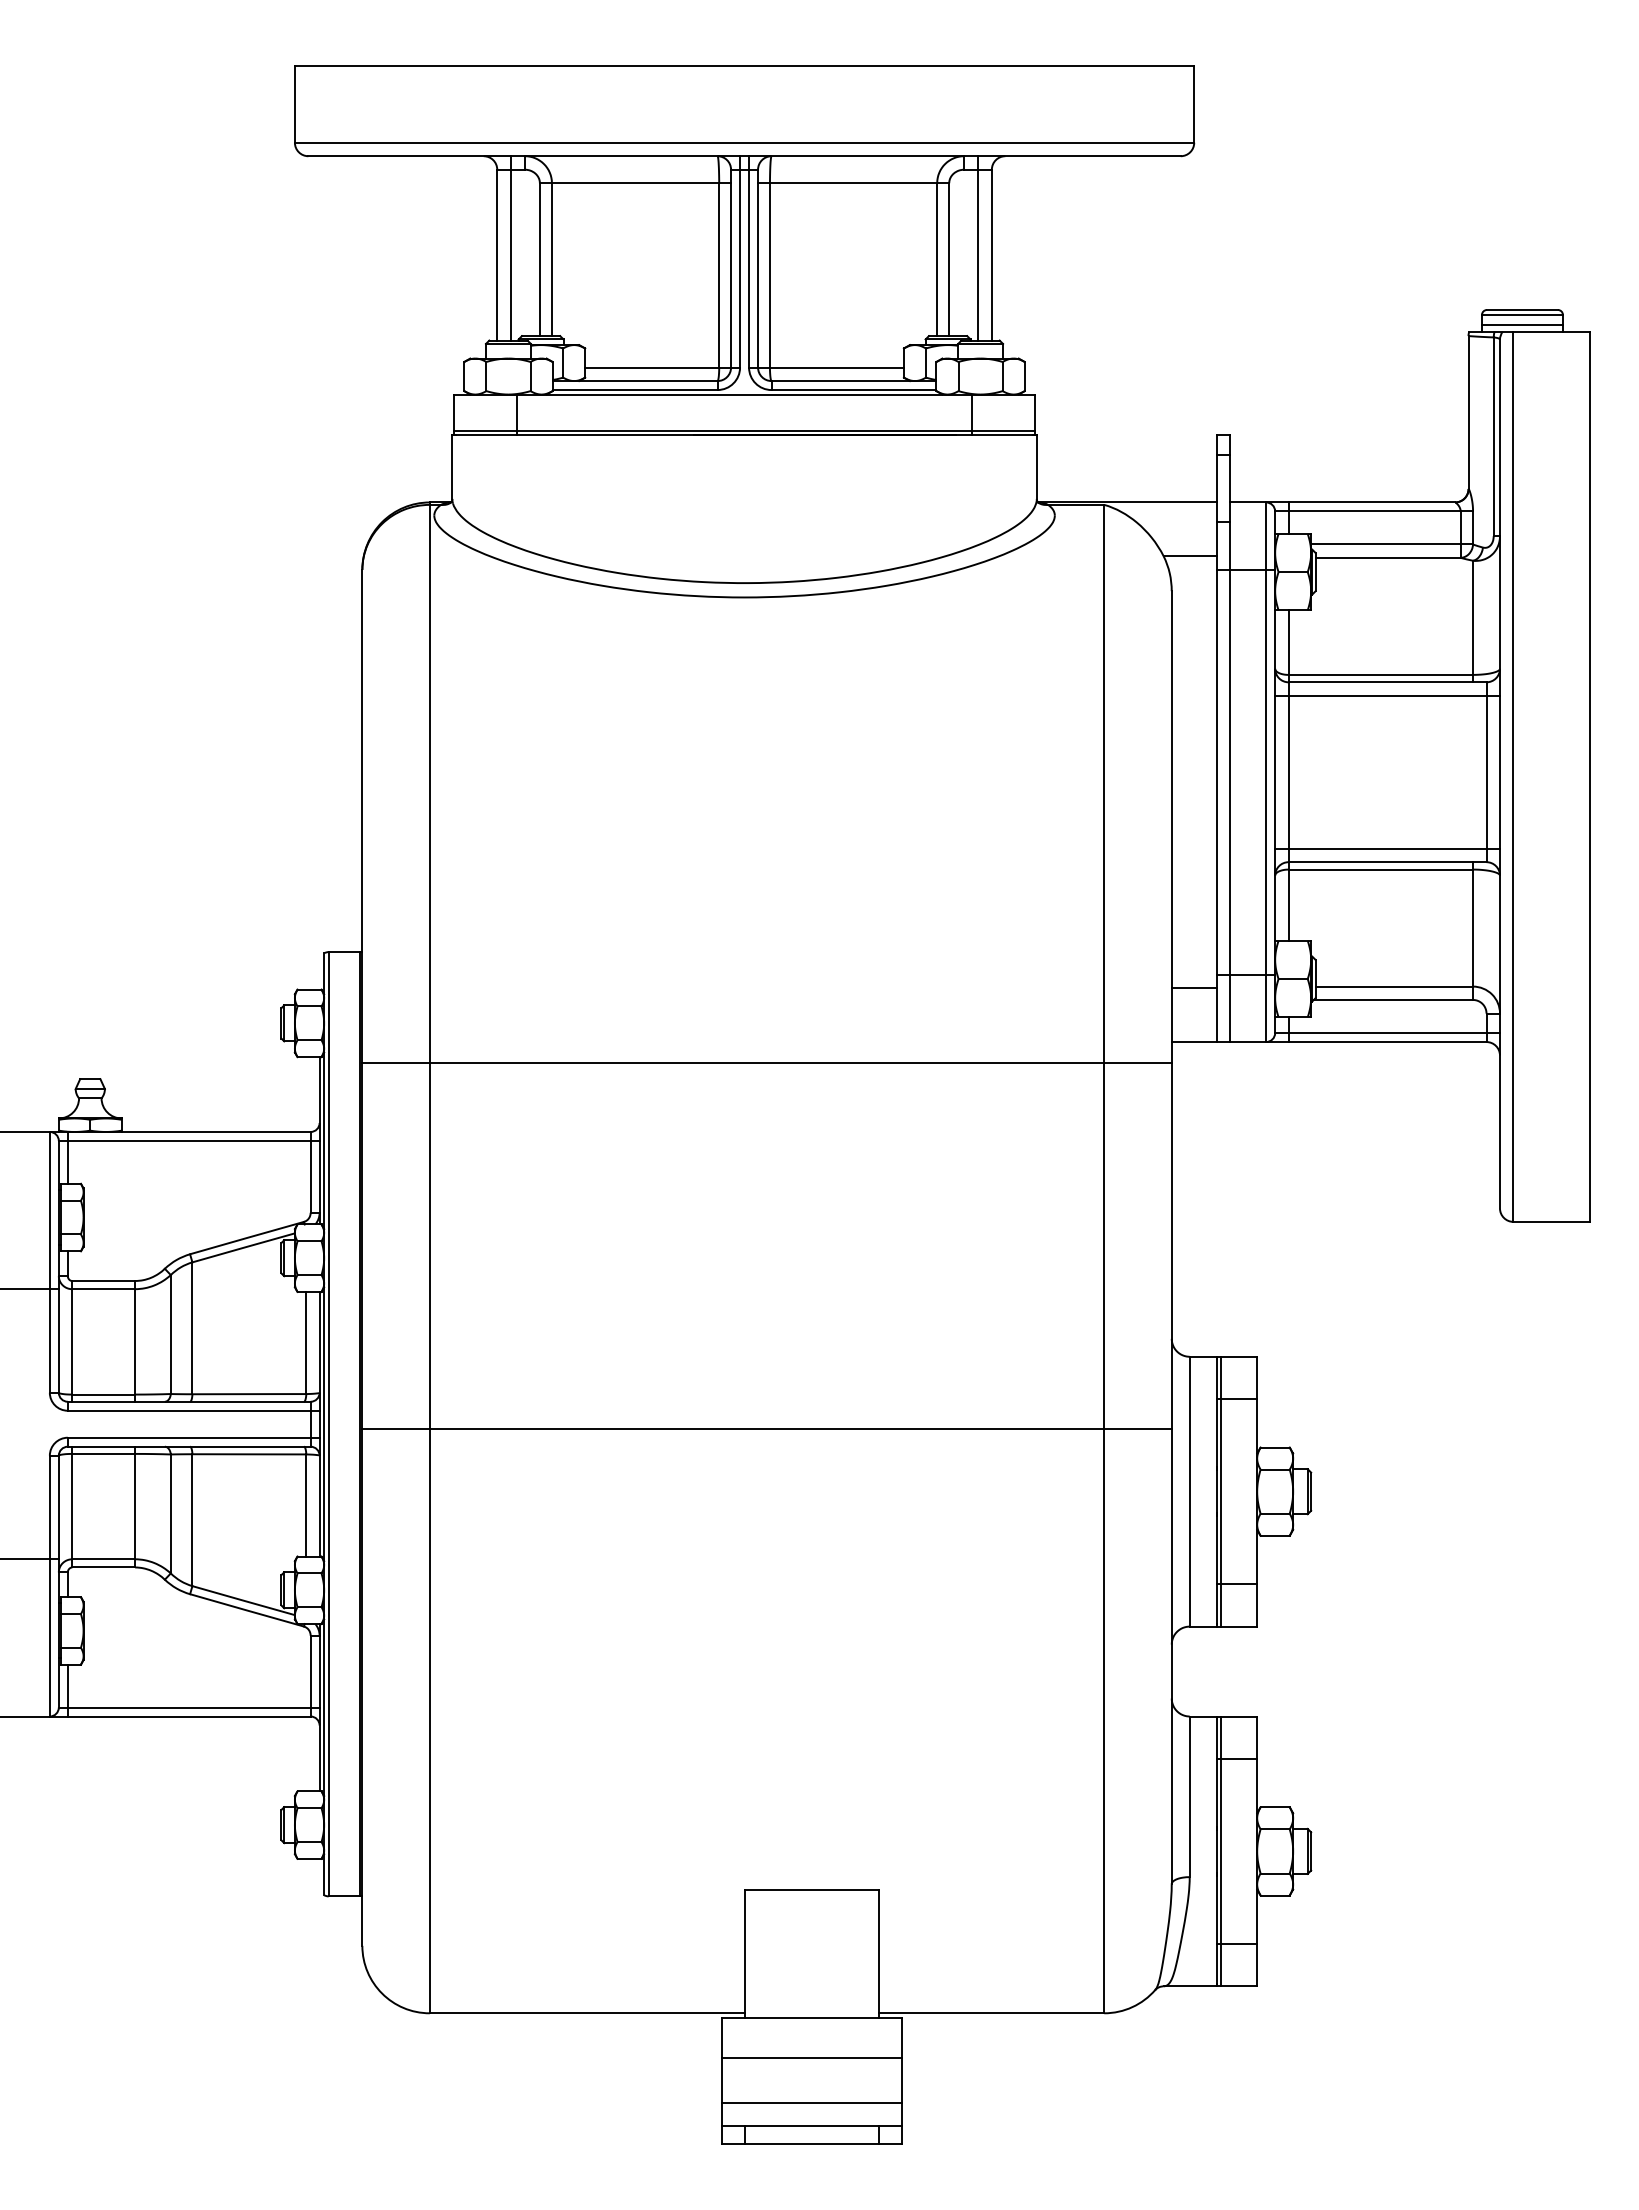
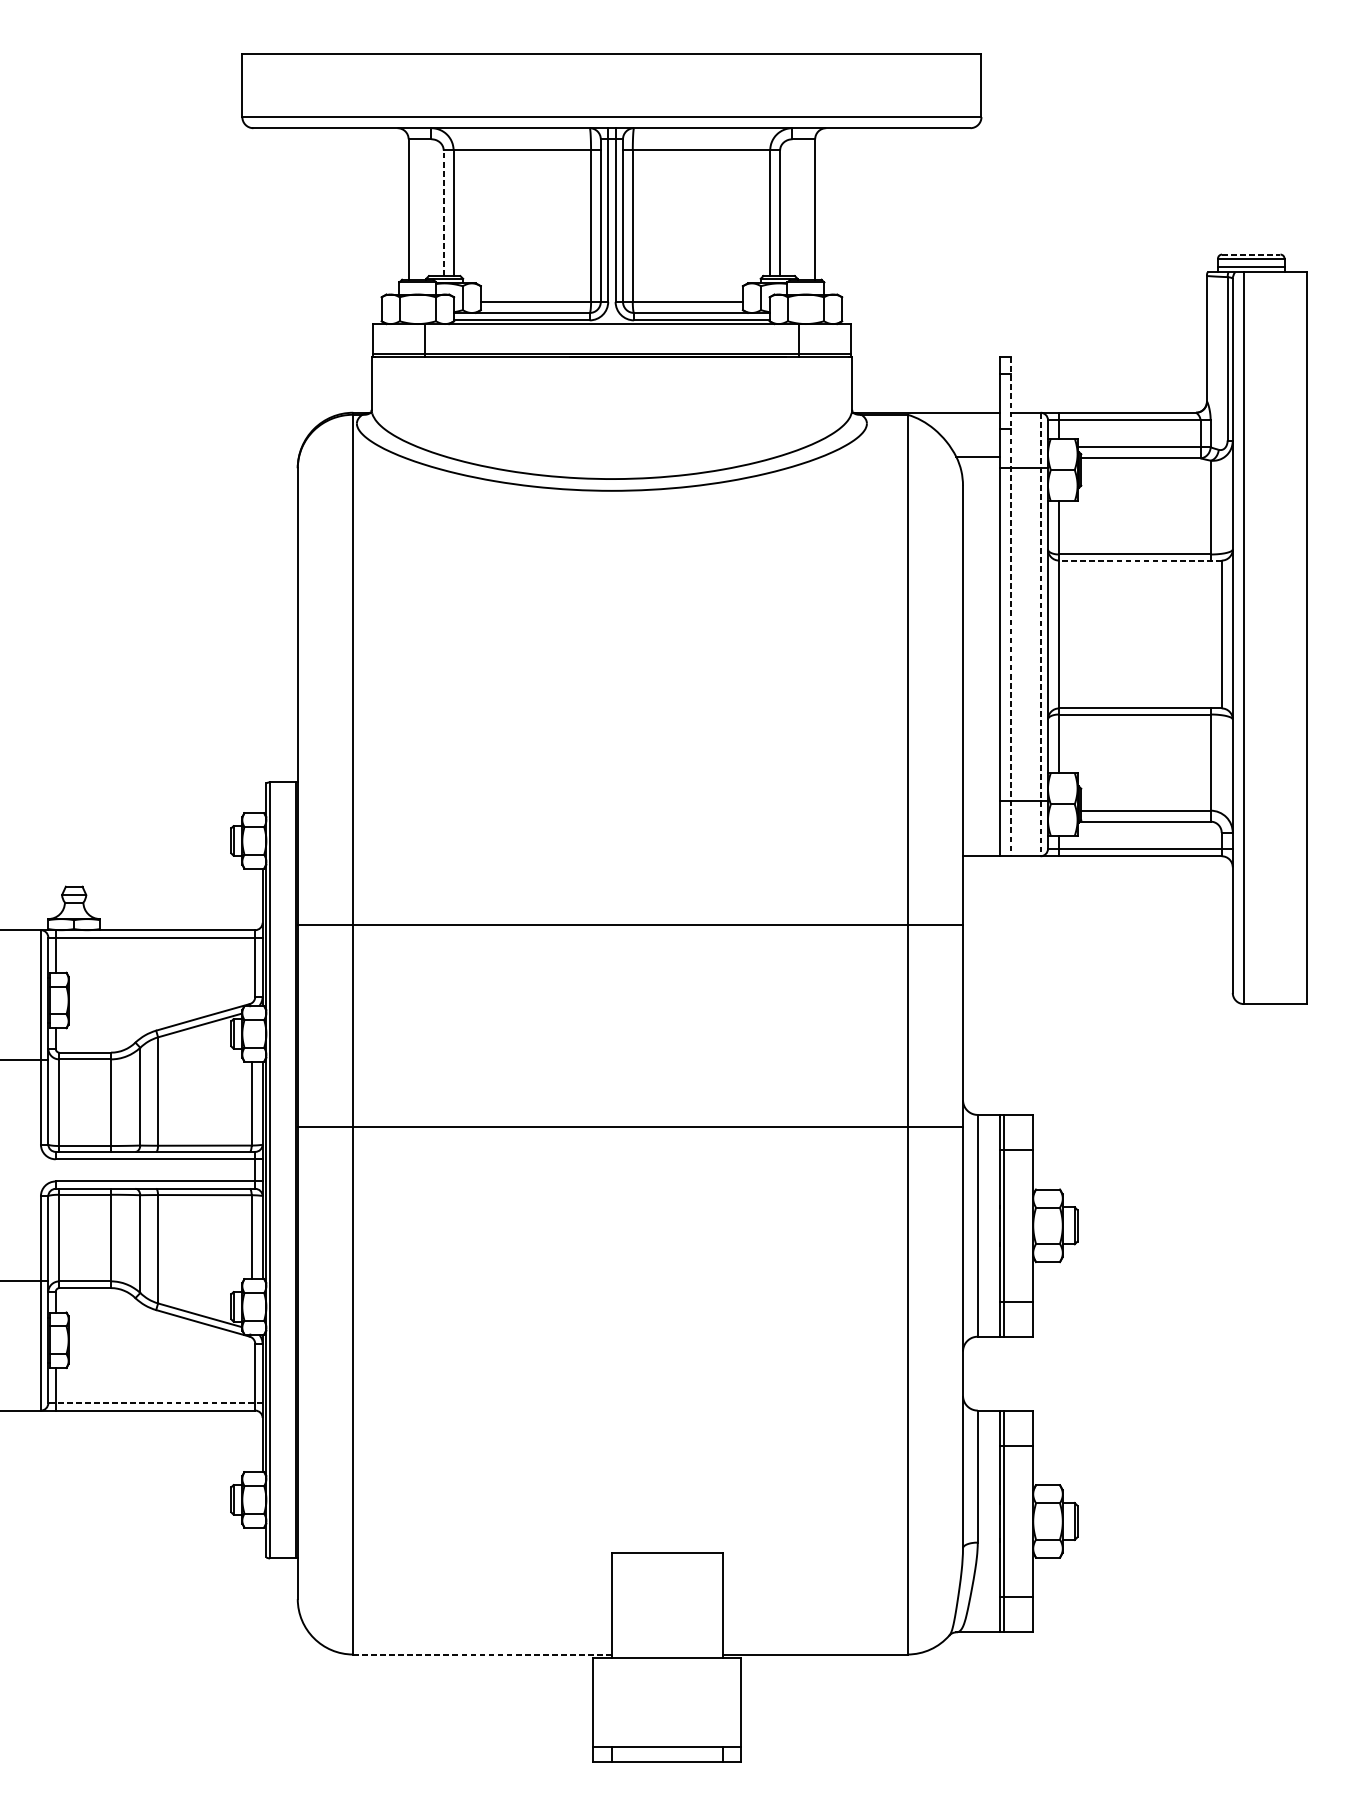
line: (510, 248) -> (419, 204), removed
line: (978, 248) -> (804, 204), removed
line: (539, 259) -> (443, 213), solid -> dashed
line: (1522, 310) -> (1251, 255), solid -> dashed
line: (1387, 682) -> (1140, 560), solid -> dashed
line: (1387, 695) -> (1140, 571), removed
line: (1230, 738) -> (1011, 606), solid -> dashed
line: (1266, 772) -> (1040, 634), solid -> dashed
line: (1387, 848) -> (1140, 697), removed
line: (1193, 988) -> (980, 812), removed
line: (766, 1063) -> (629, 925), moved
line: (766, 1428) -> (629, 1127), moved
line: (188, 1707) -> (154, 1403), solid -> dashed
line: (586, 2013) -> (481, 1654), solid -> dashed
line: (811, 2058) -> (666, 1691), removed
line: (811, 2103) -> (666, 1728), removed

